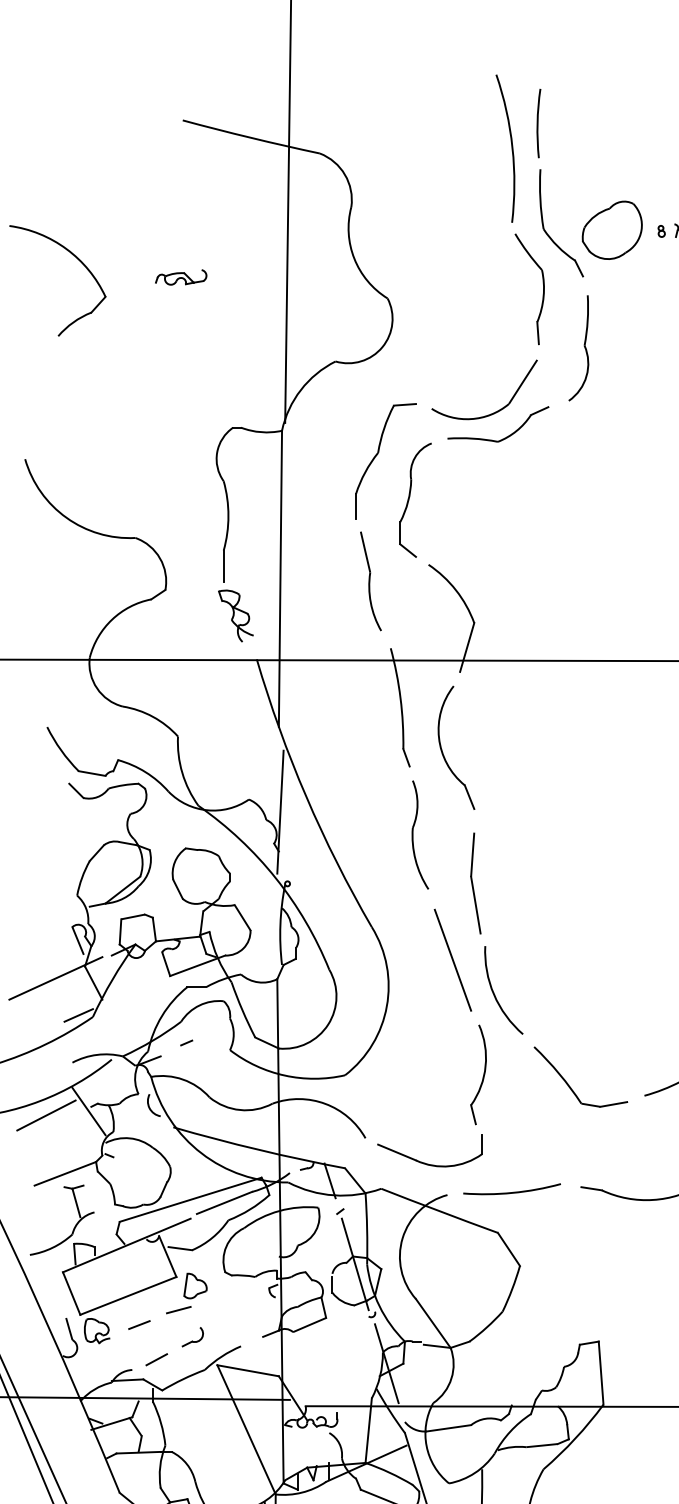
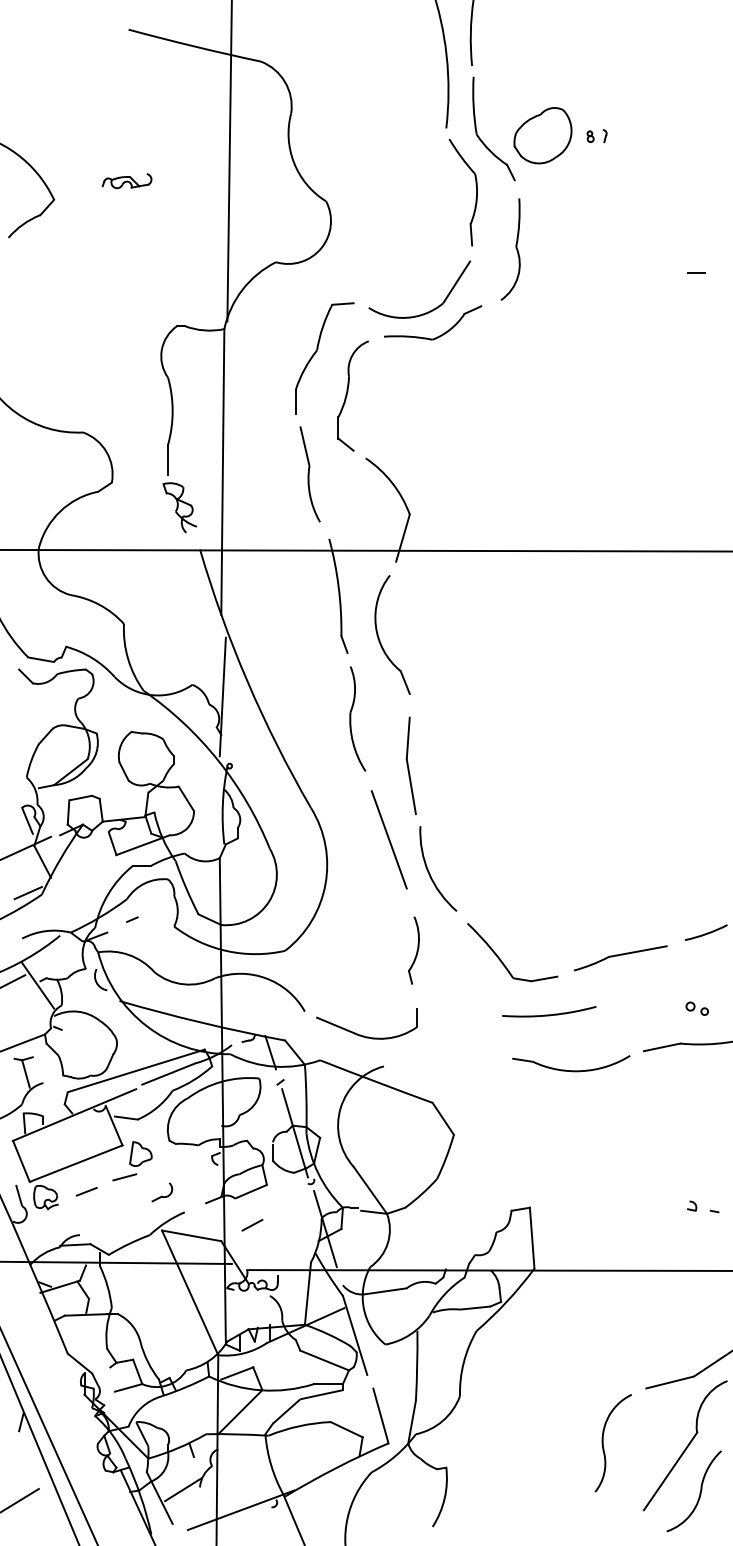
part: (478, 1074) -> (413, 950), size x0.7
arc: (512, 1192) -> (549, 1014), moved
part: (193, 1337) -> (162, 1192), moved
line: (156, 1358) -> (252, 1224), moved

